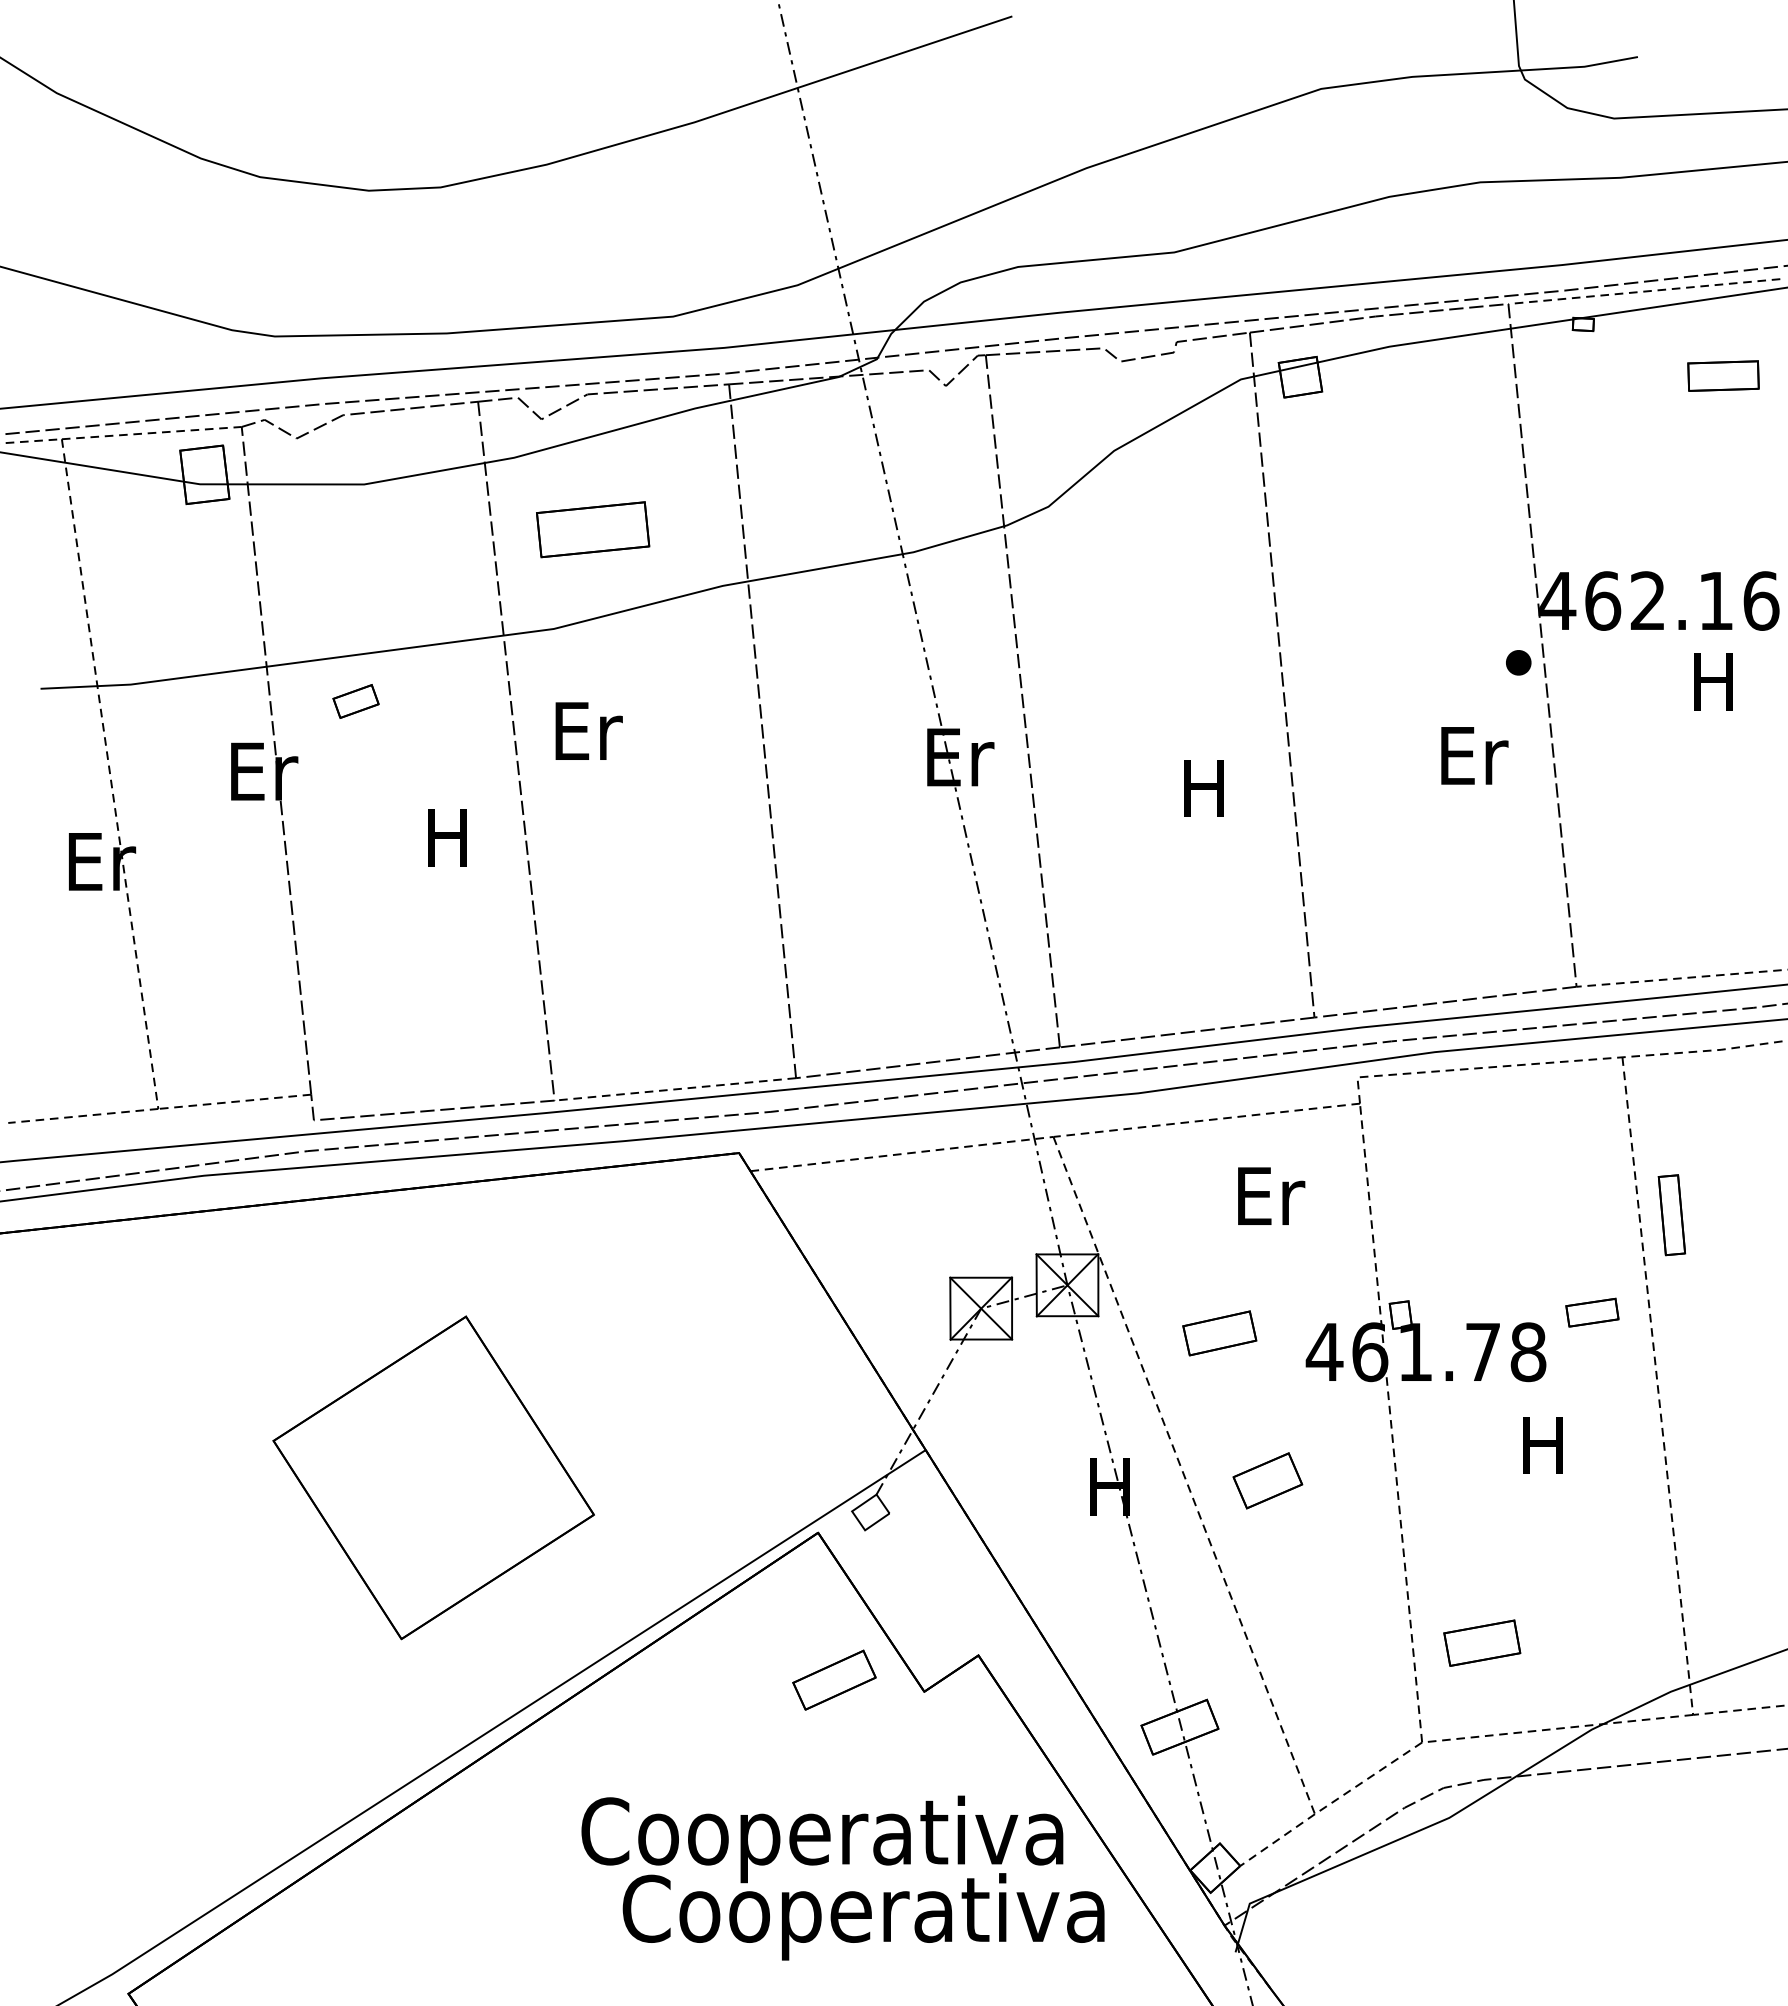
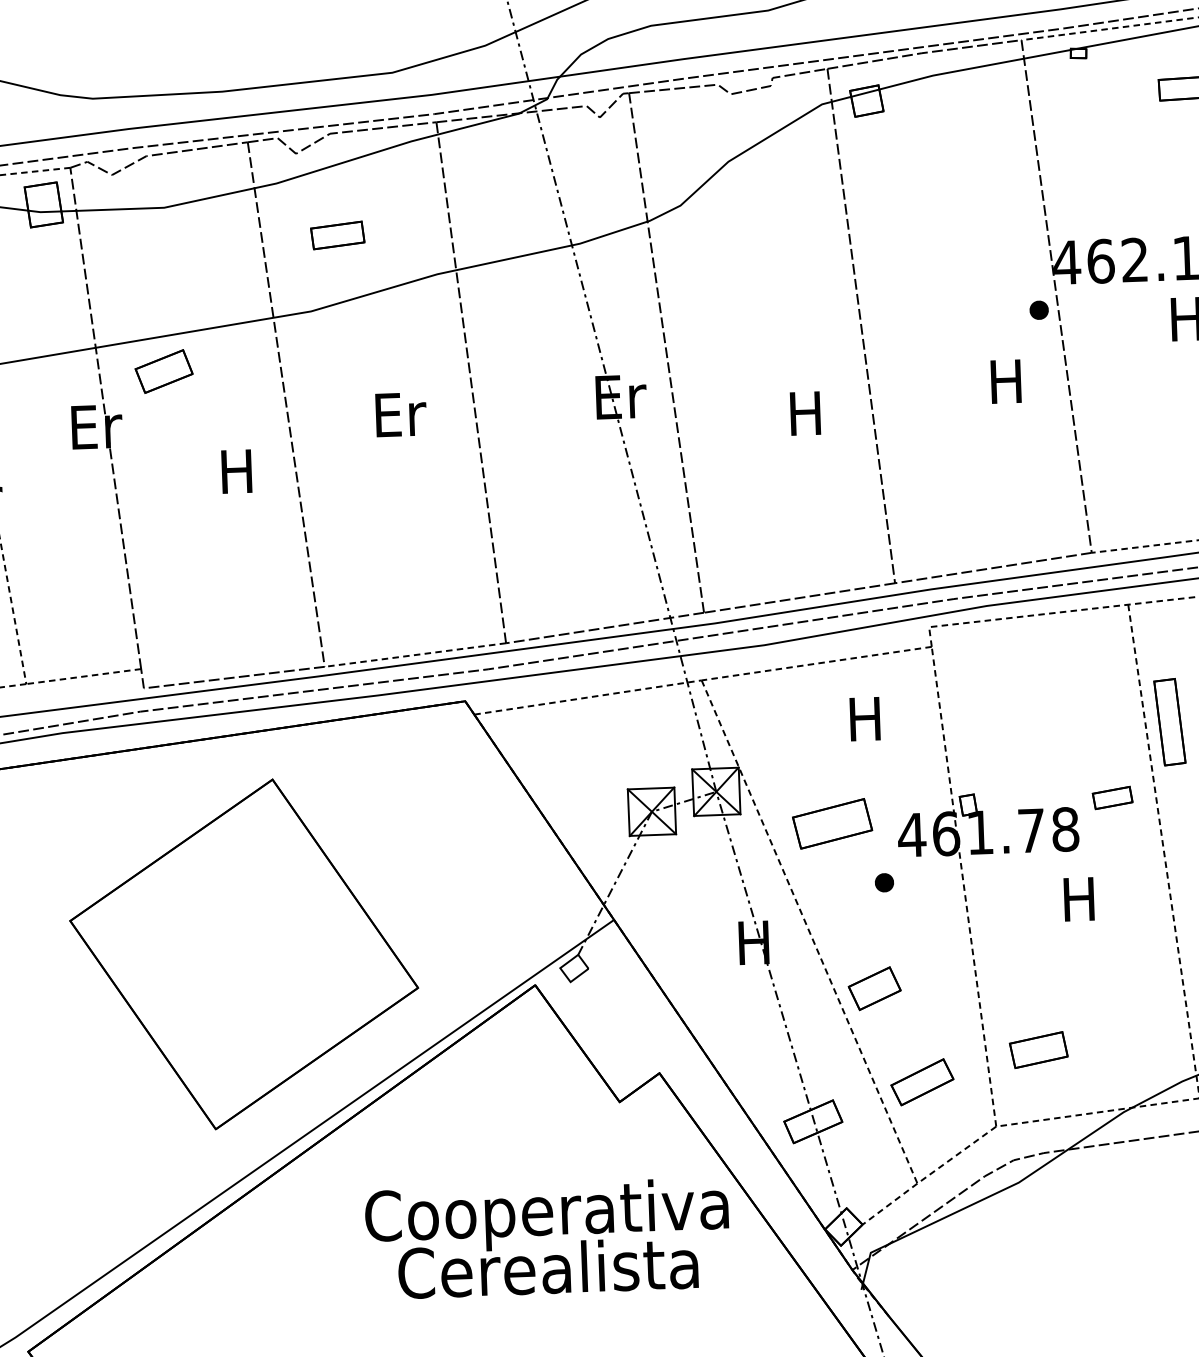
part: (592, 529) -> (337, 235), size x0.62
part: (355, 701) -> (163, 371), size x1.67
text: (588, 730) -> (400, 414), moved
text: (1474, 755) -> (1008, 381), Er -> H
text: (1271, 1195) -> (867, 718), Er -> H
part: (1671, 1215) -> (1169, 722), size x1.43
part: (1219, 1333) -> (832, 823), size x1.43
part: (1285, 1413) -> (884, 882), added
part: (433, 1477) -> (243, 954), size x1.43
part: (1267, 1480) -> (874, 988), moved
part: (834, 1679) -> (922, 1081), moved
text: (892, 1916) -> (601, 1272), Cooperativa -> Cerealista

